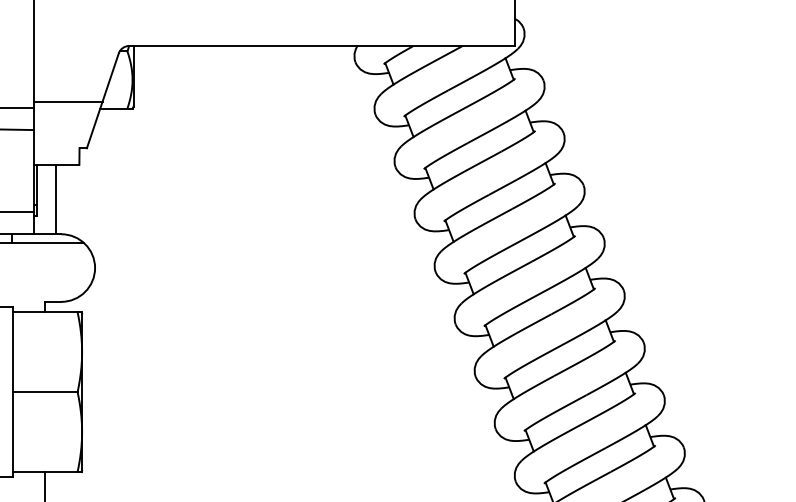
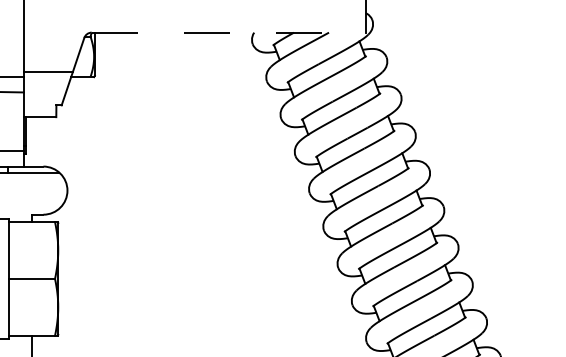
line: (321, 45) -> (228, 32), solid -> dashed
line: (55, 199) -> (39, 141), removed

